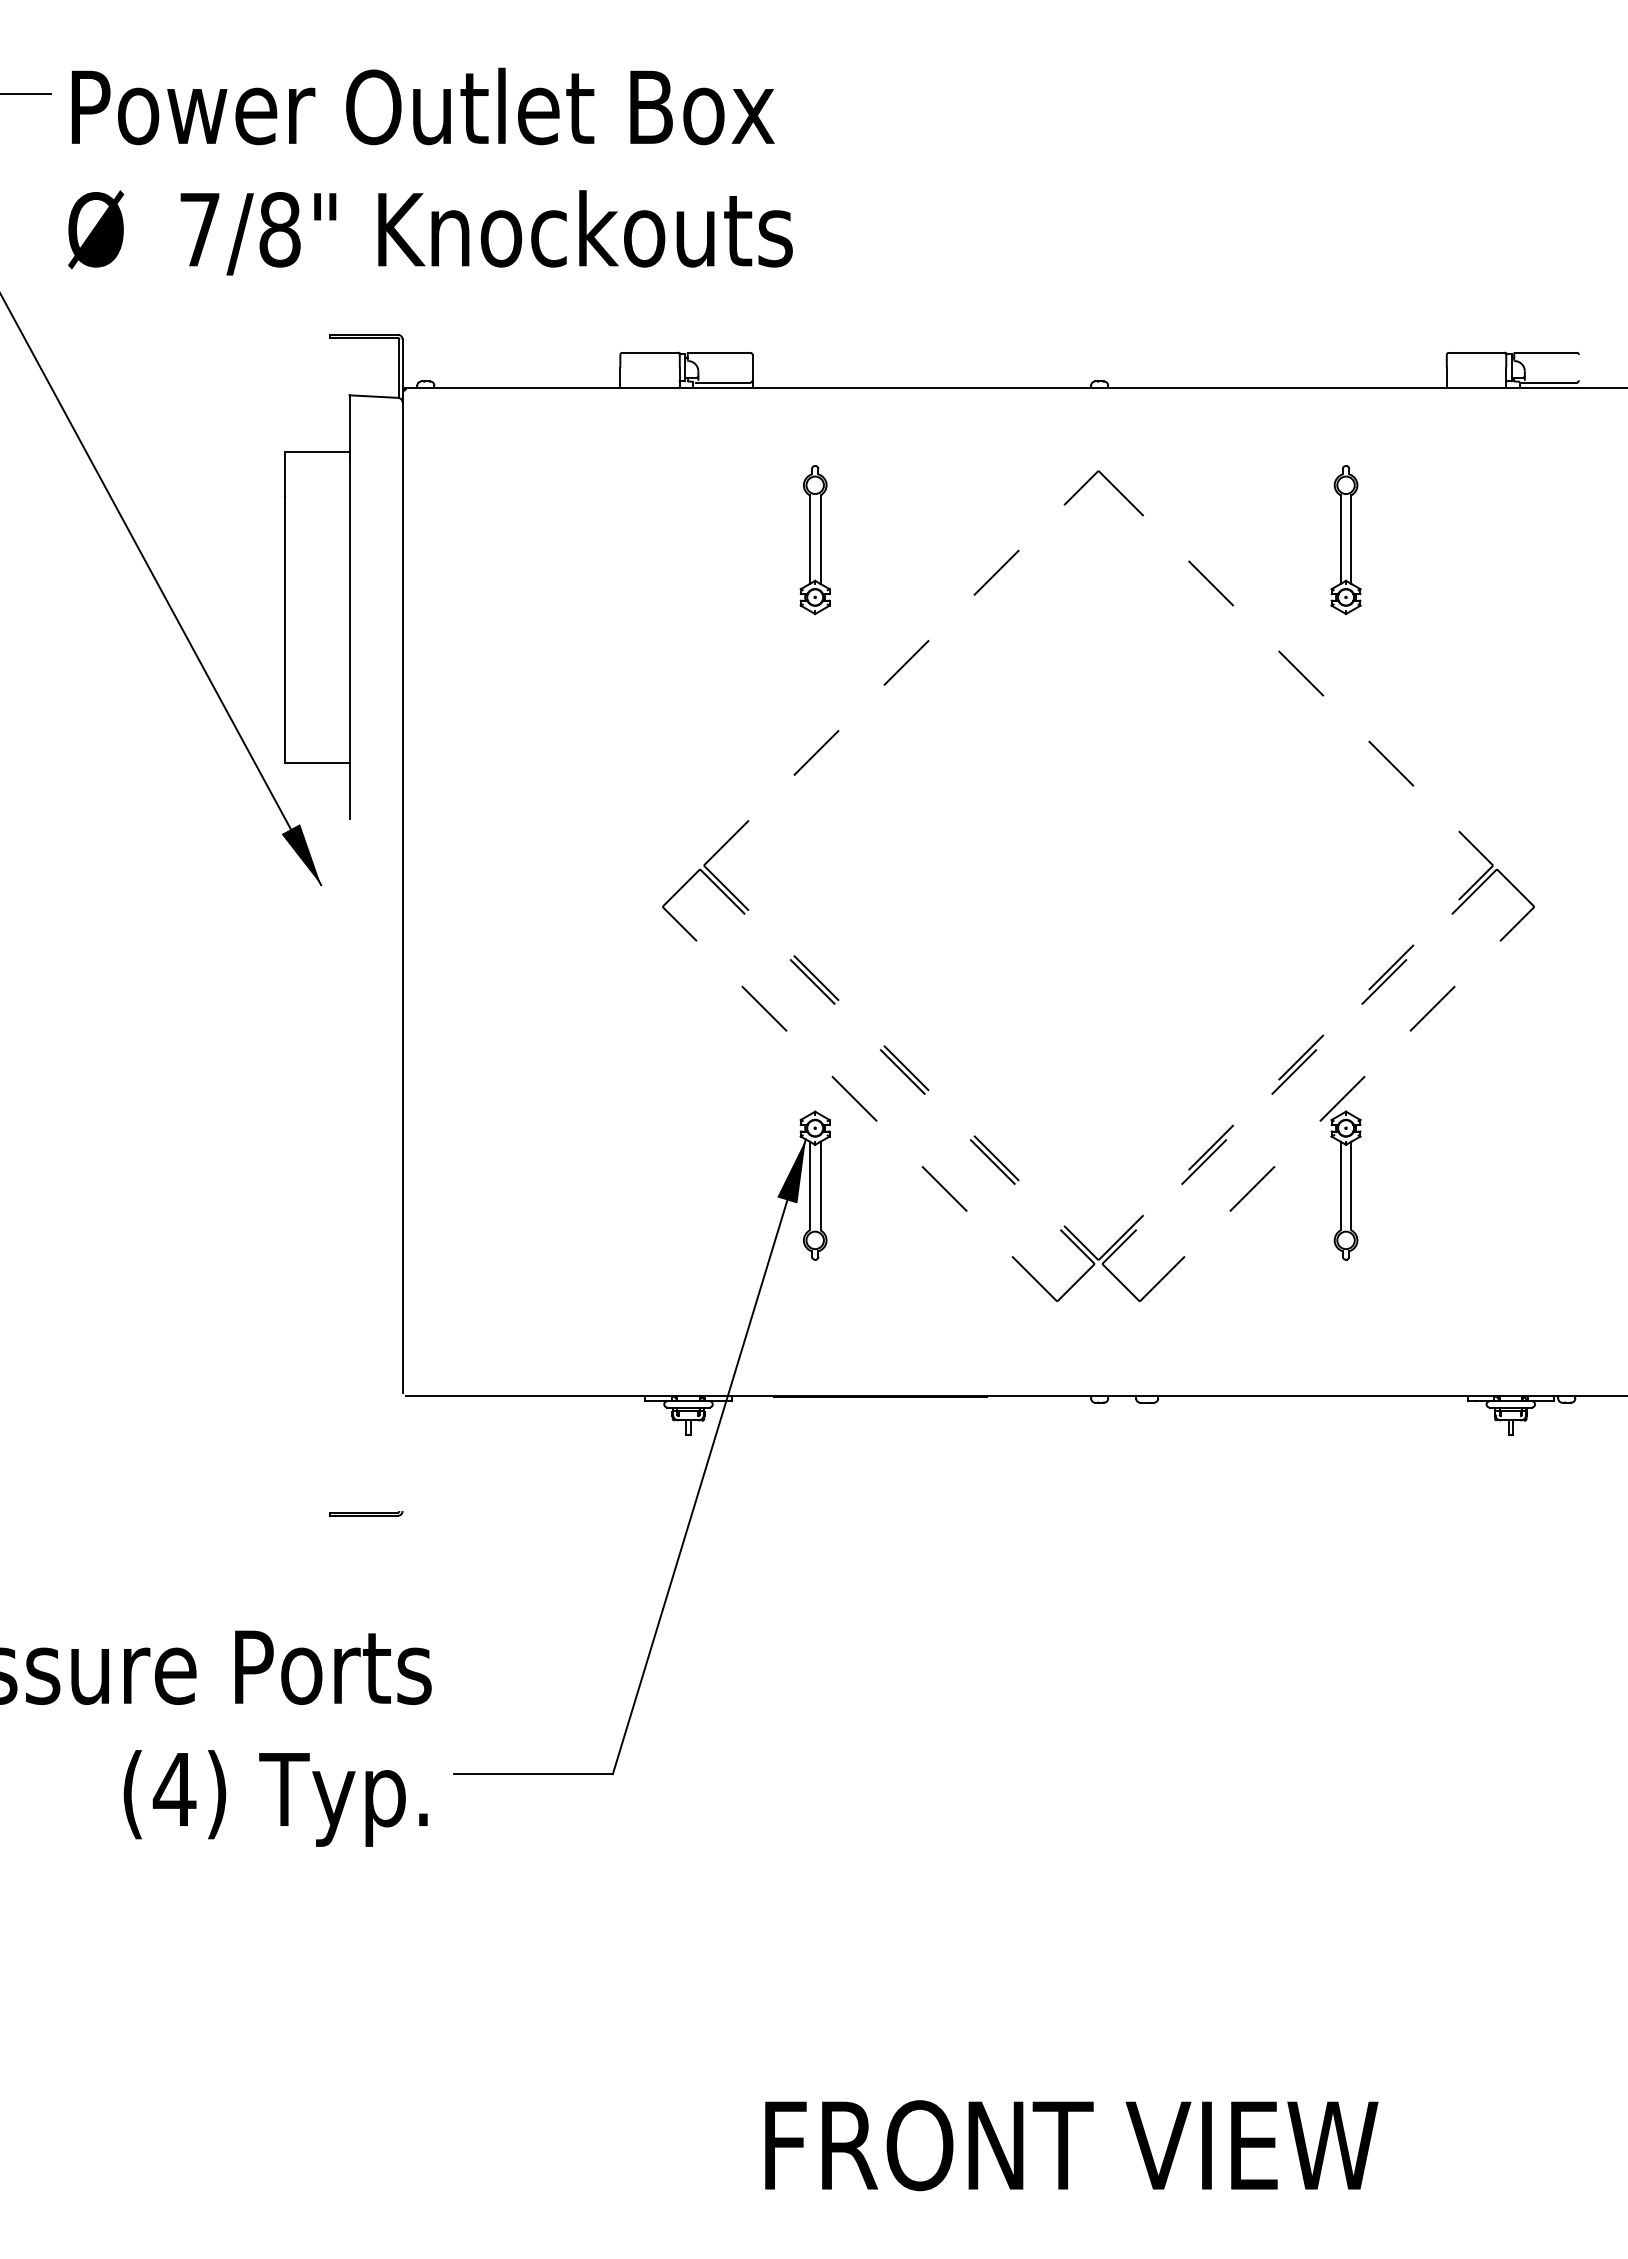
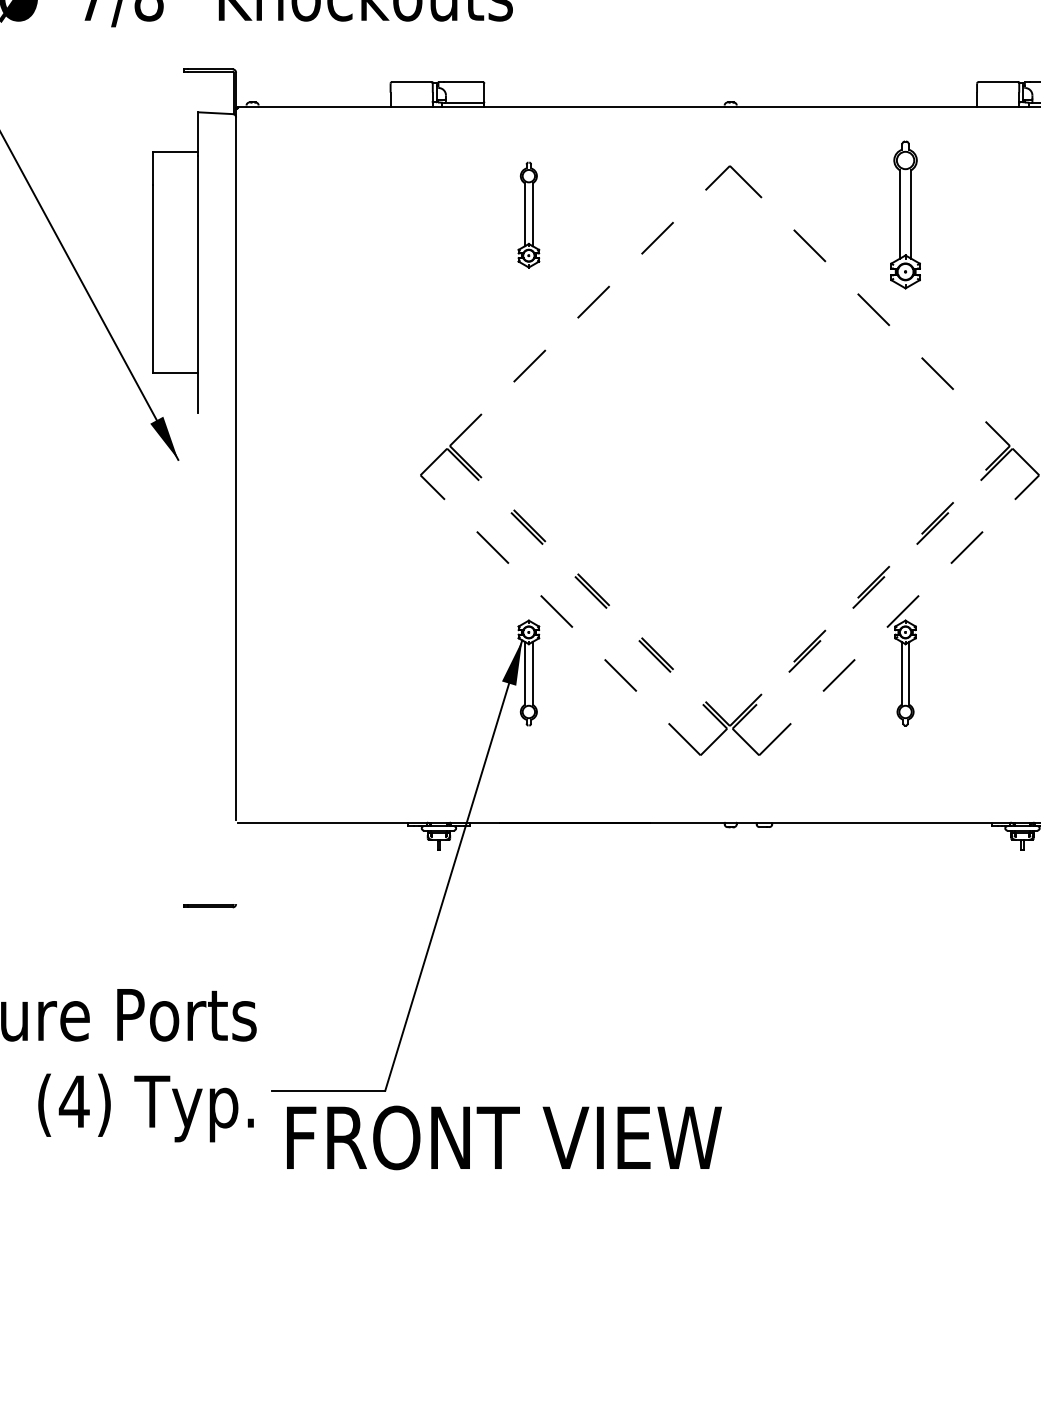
part: (1345, 540) -> (905, 215), size x1.4
text: (1071, 2145) -> (504, 1137), moved

